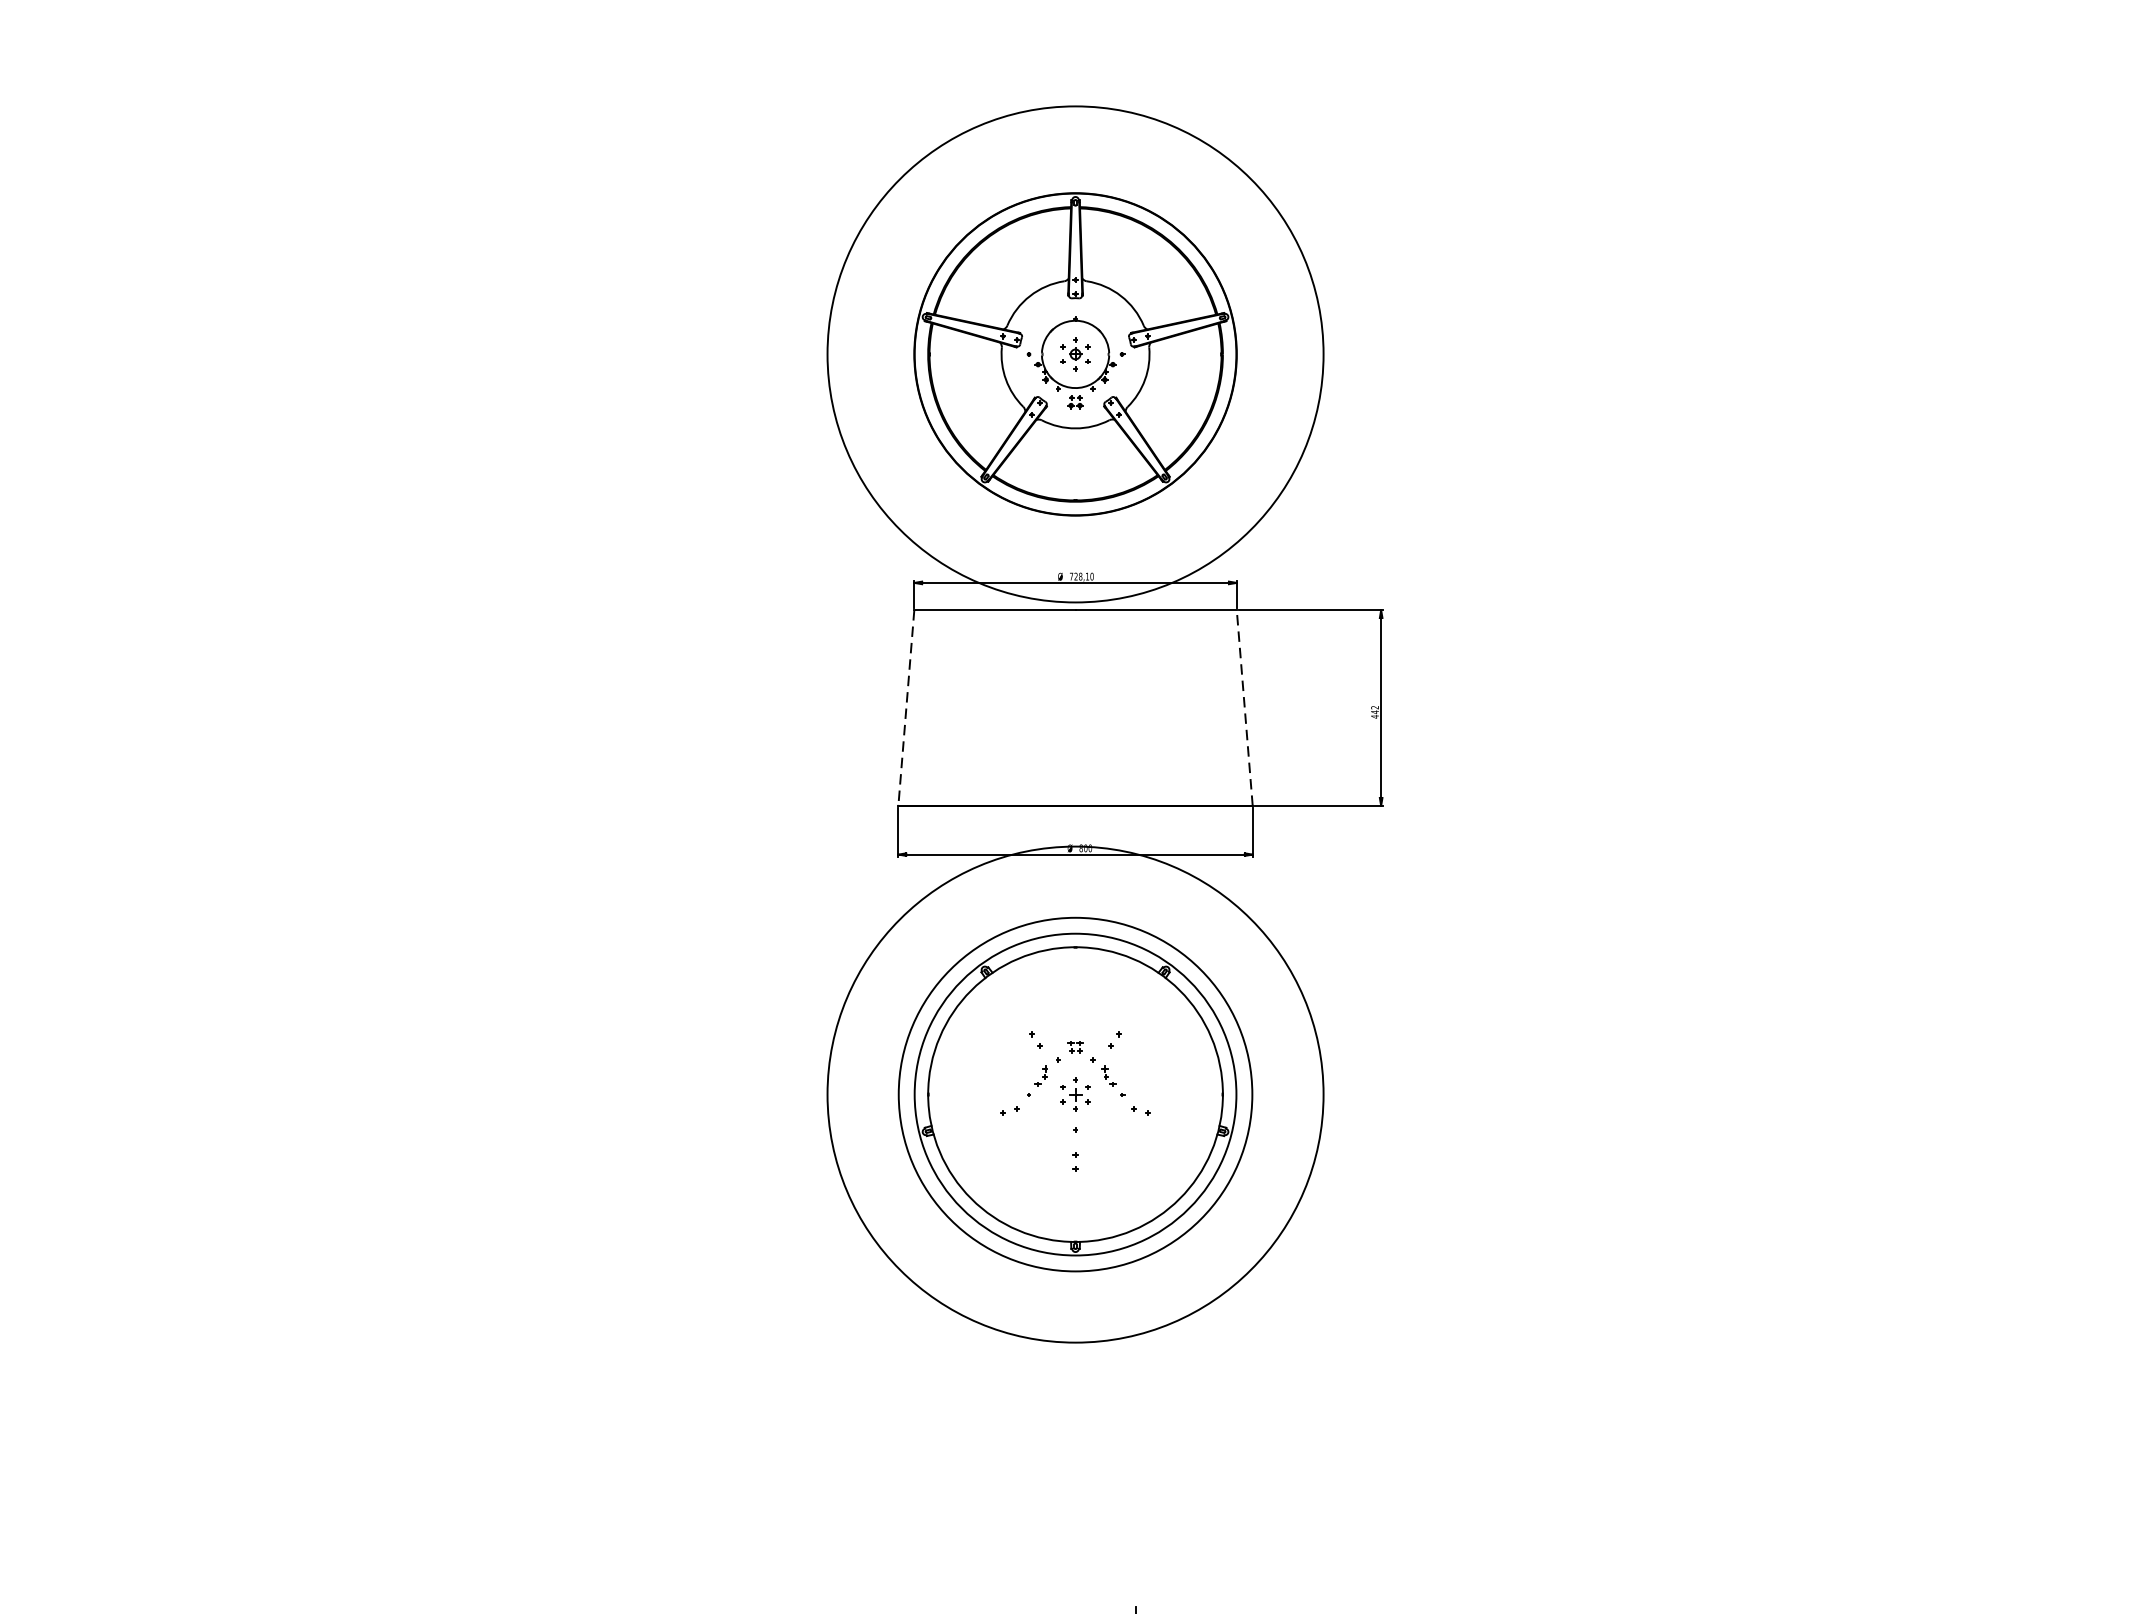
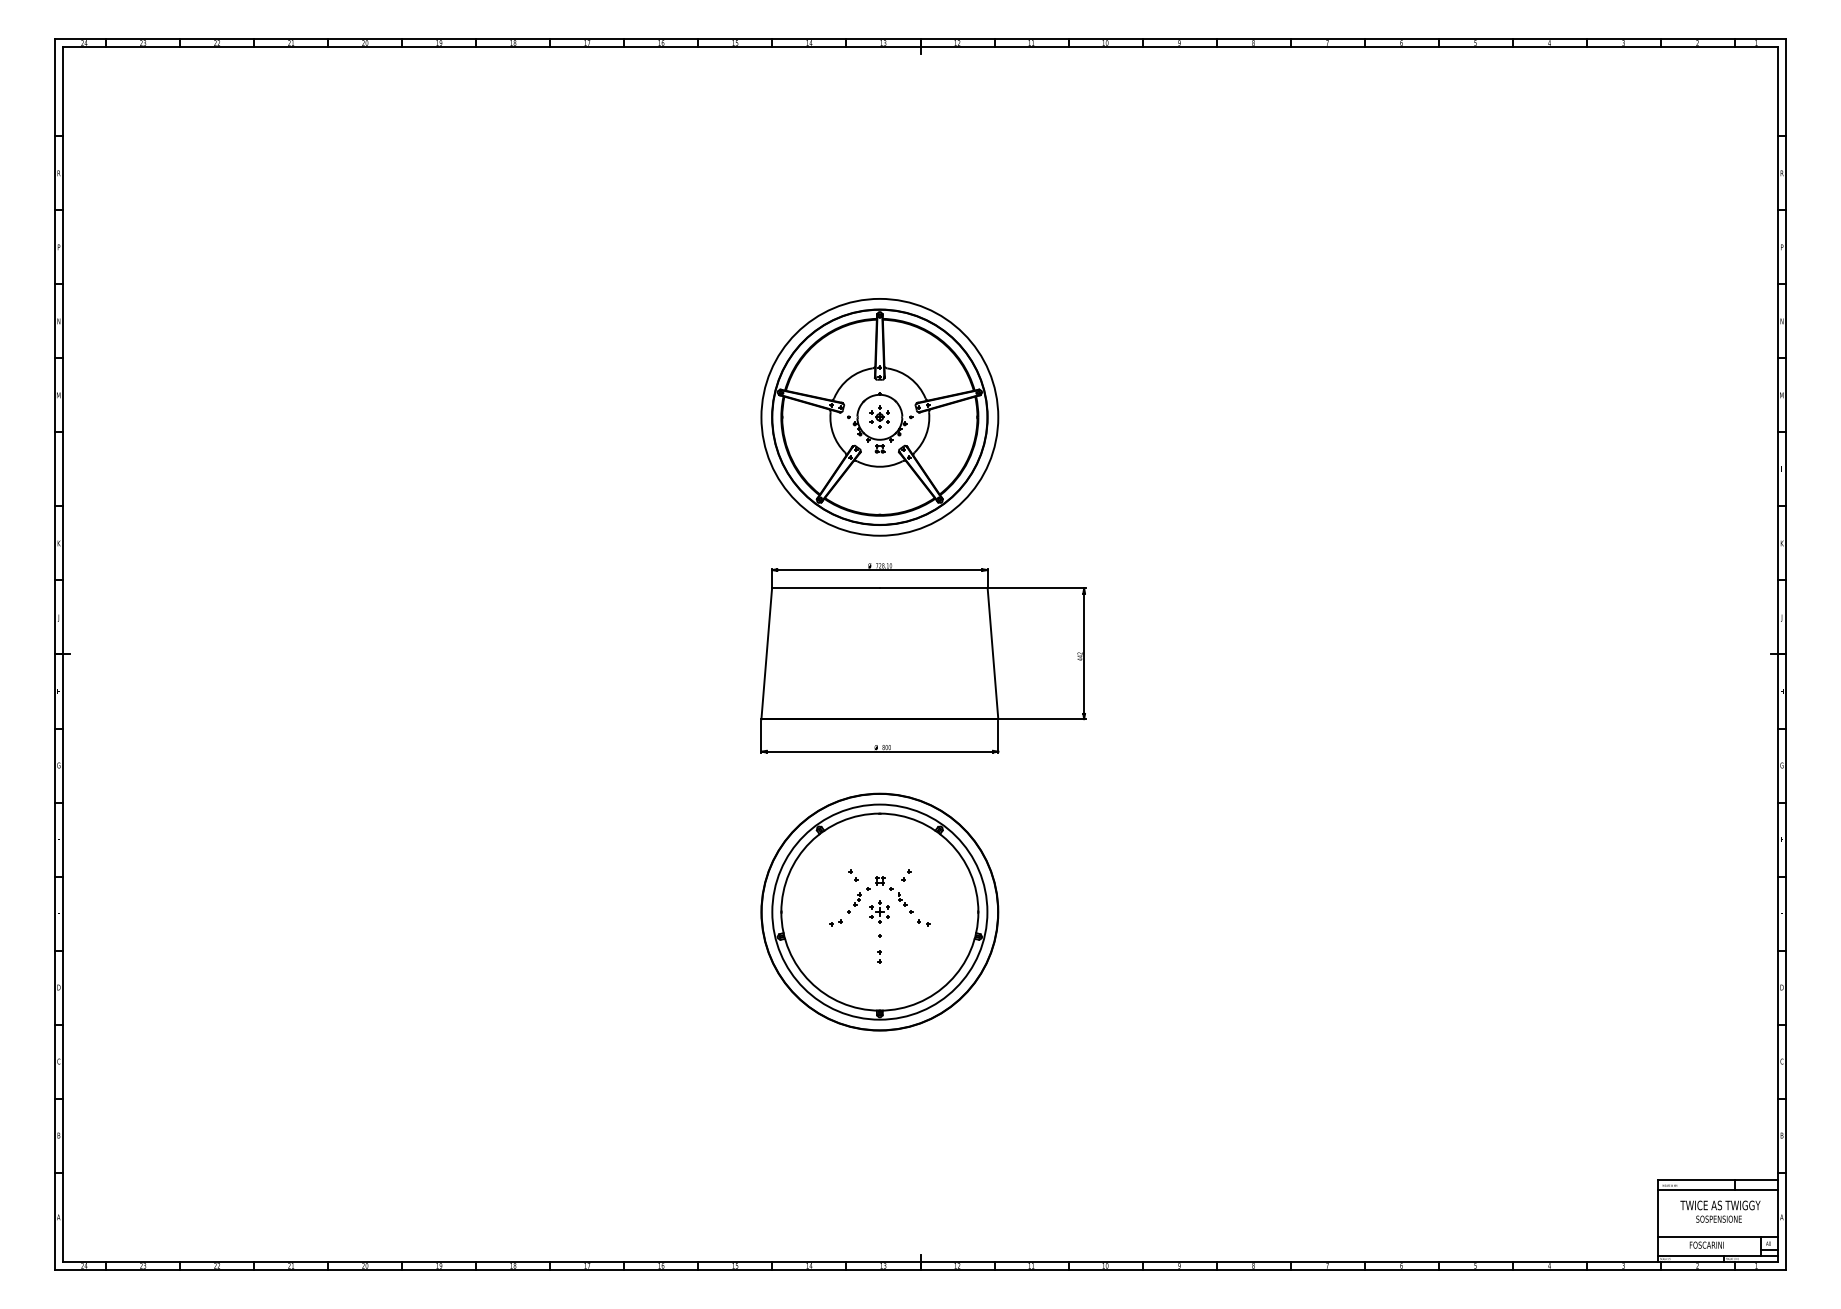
circle: (1075, 353) -> (879, 416), size x0.71
line: (905, 707) -> (766, 653), dashed -> solid
line: (1244, 707) -> (992, 653), dashed -> solid
circle: (1075, 1093) -> (879, 911), size x0.71

